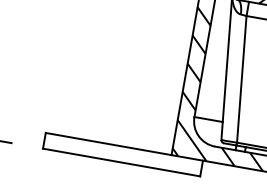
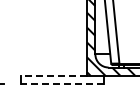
line: (107, 143) -> (53, 75), solid -> dashed
line: (120, 163) -> (61, 84), solid -> dashed

